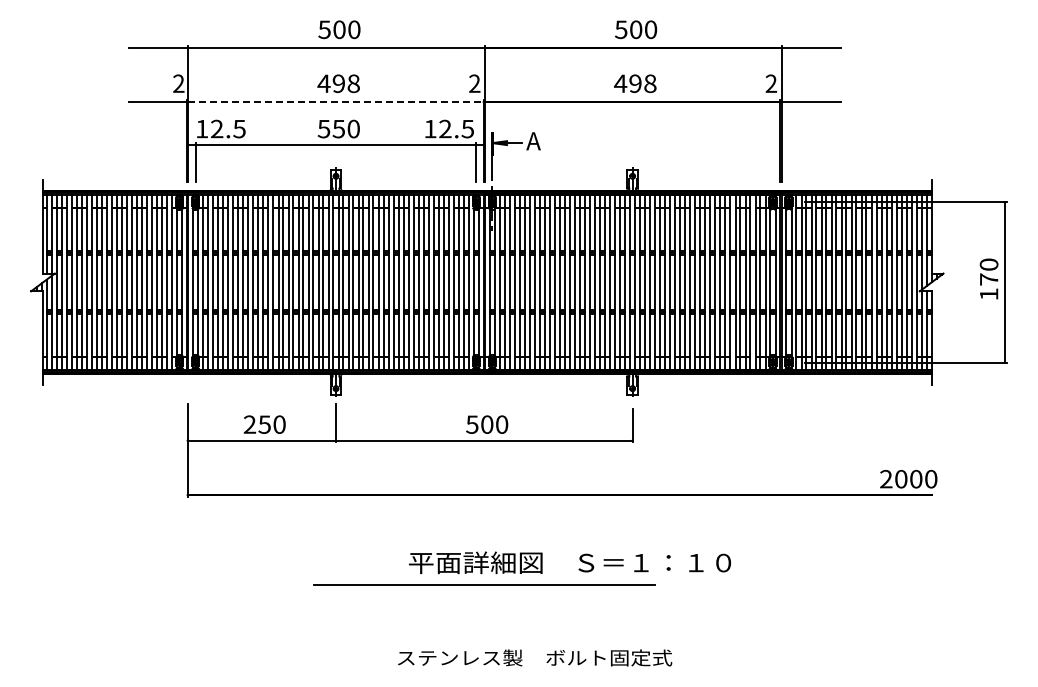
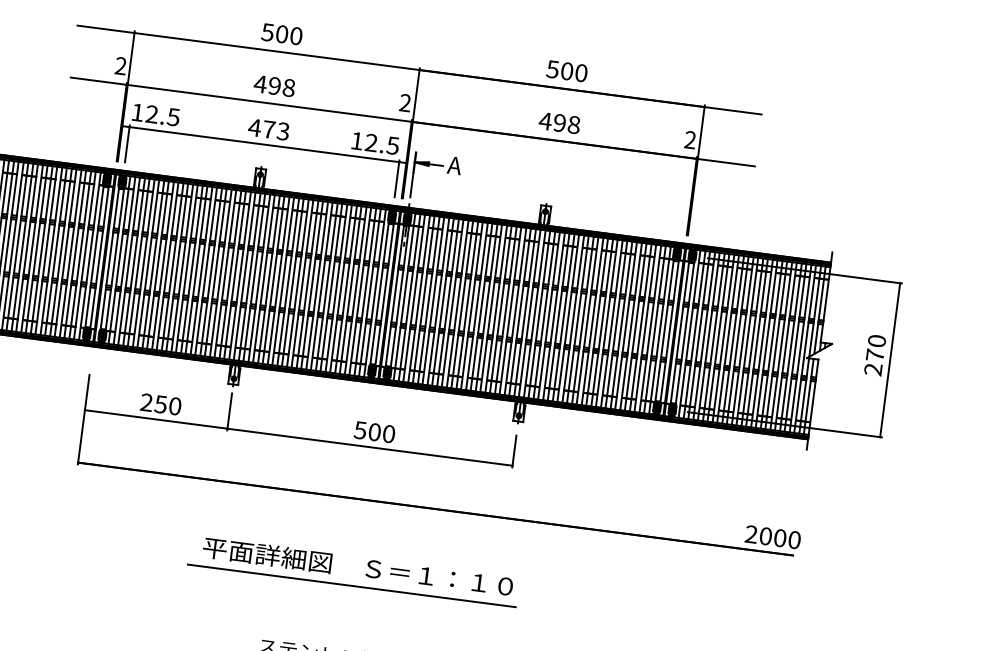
line: (336, 102) -> (270, 103), dashed -> solid
text: (338, 129) -> (268, 130), 550 -> 473
text: (988, 294) -> (872, 369), 170 -> 270
text: (569, 562) -> (357, 566), moved

